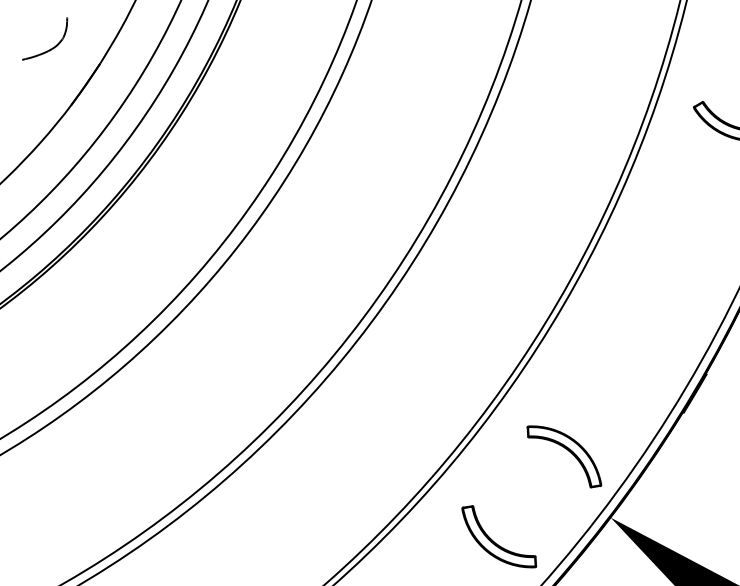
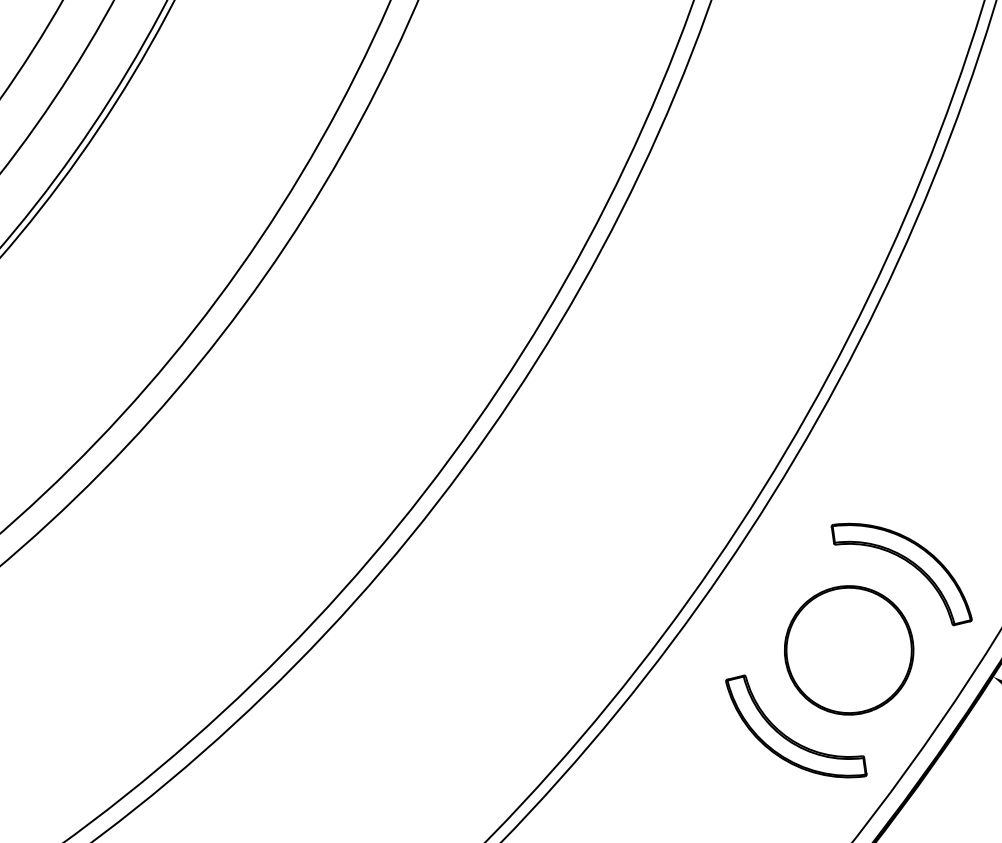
part: (531, 496) -> (848, 649), added

